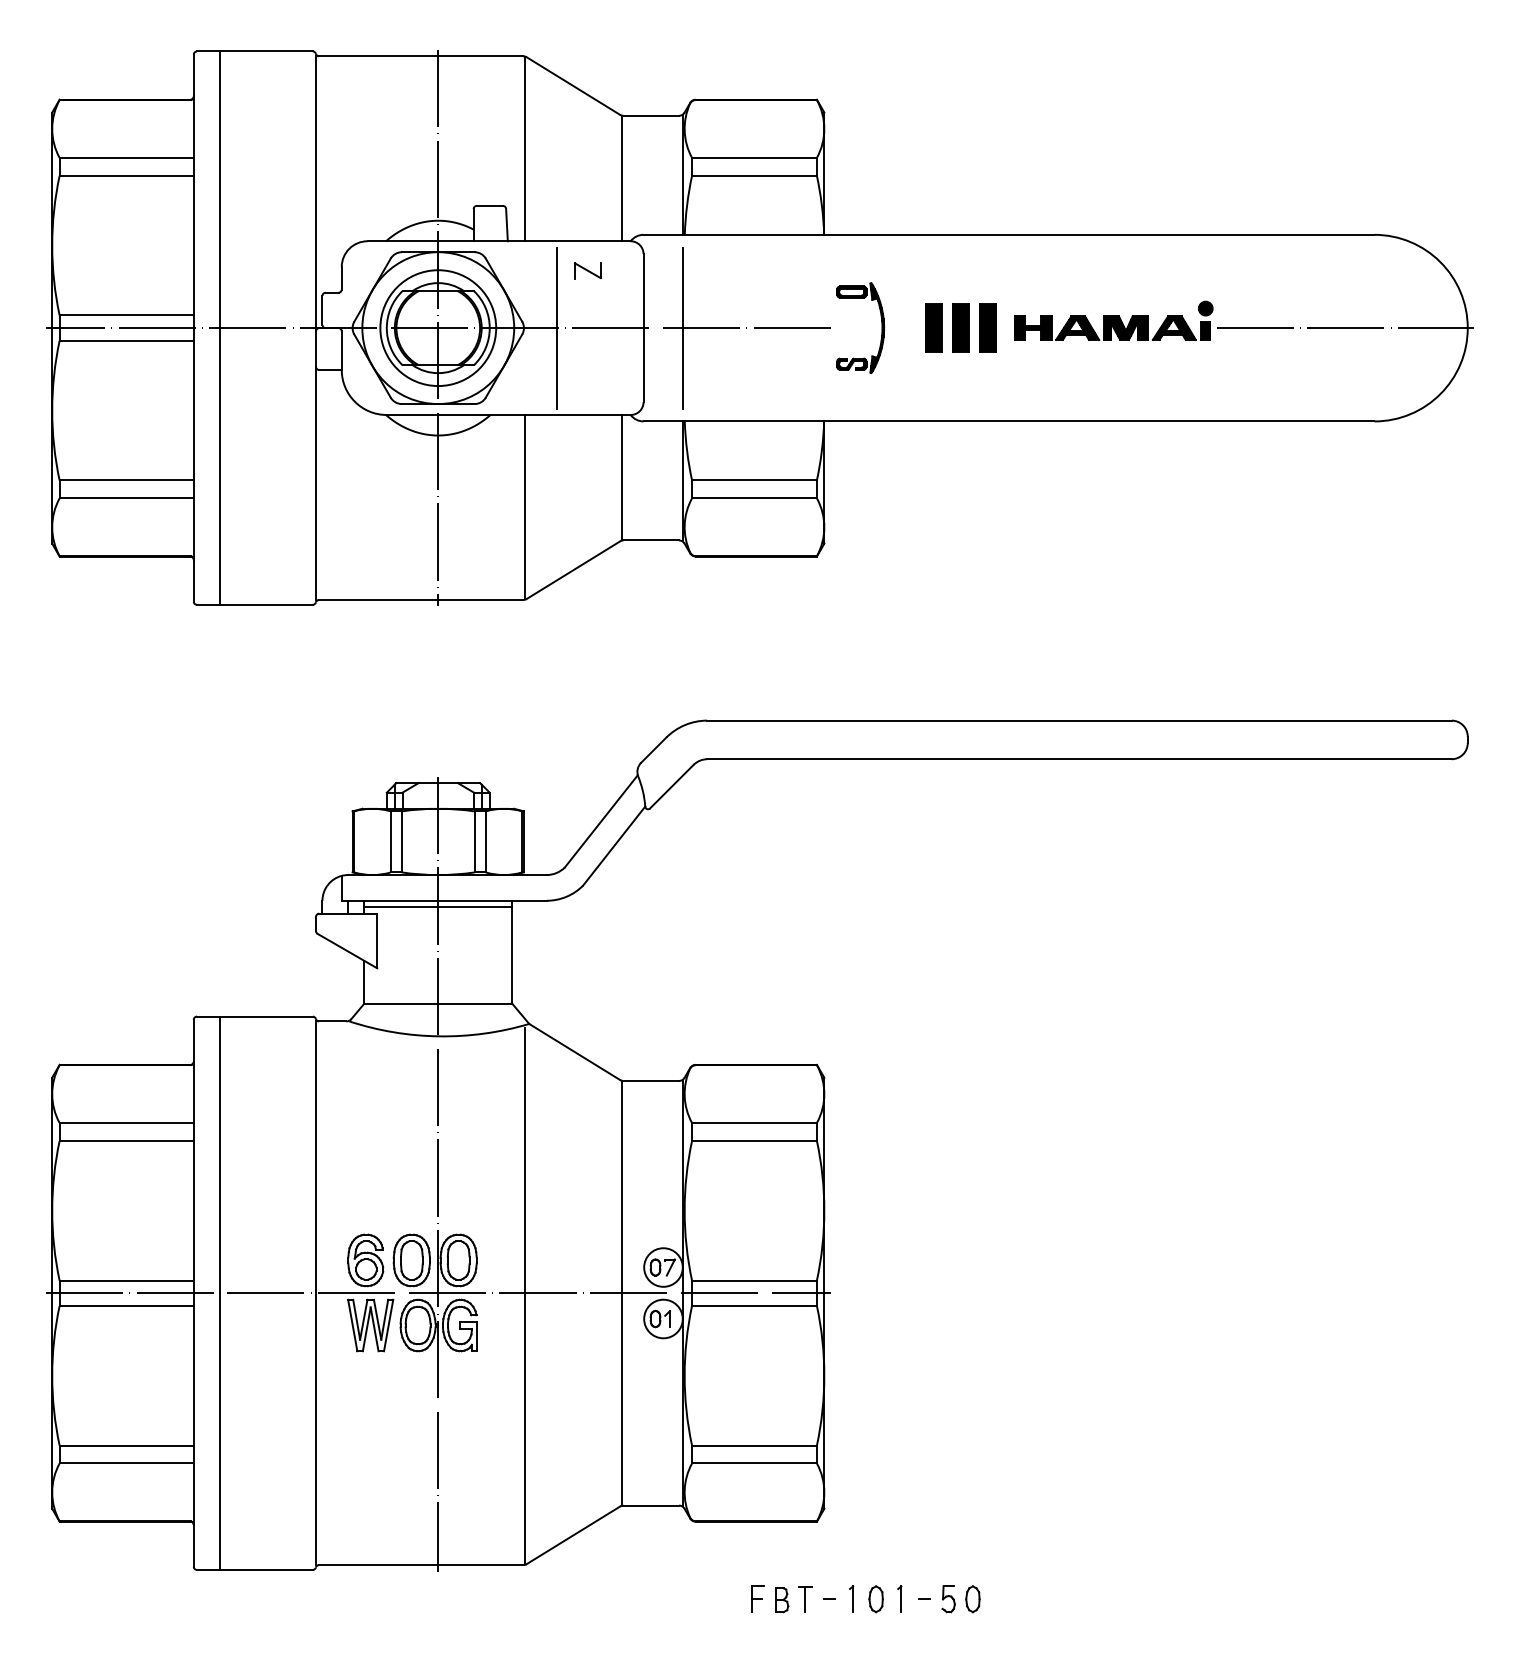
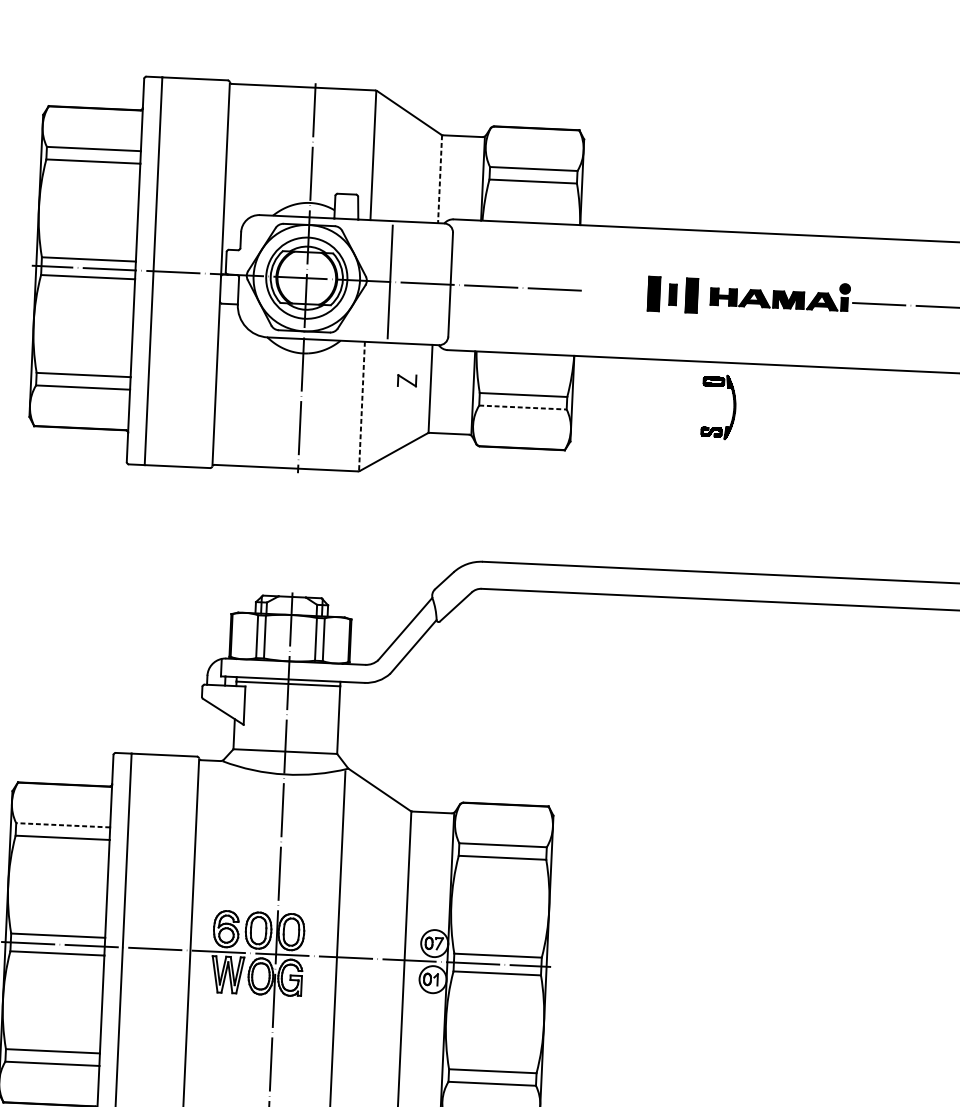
line: (621, 178) -> (439, 179), solid -> dashed
part: (587, 270) -> (406, 380), moved
line: (683, 327) -> (478, 285), removed
part: (881, 327) -> (733, 407), moved
part: (960, 327) -> (672, 294), size x0.6
line: (754, 498) -> (522, 407), solid -> dashed
line: (525, 507) -> (362, 406), solid -> dashed
line: (126, 1123) -> (63, 825), solid -> dashed

